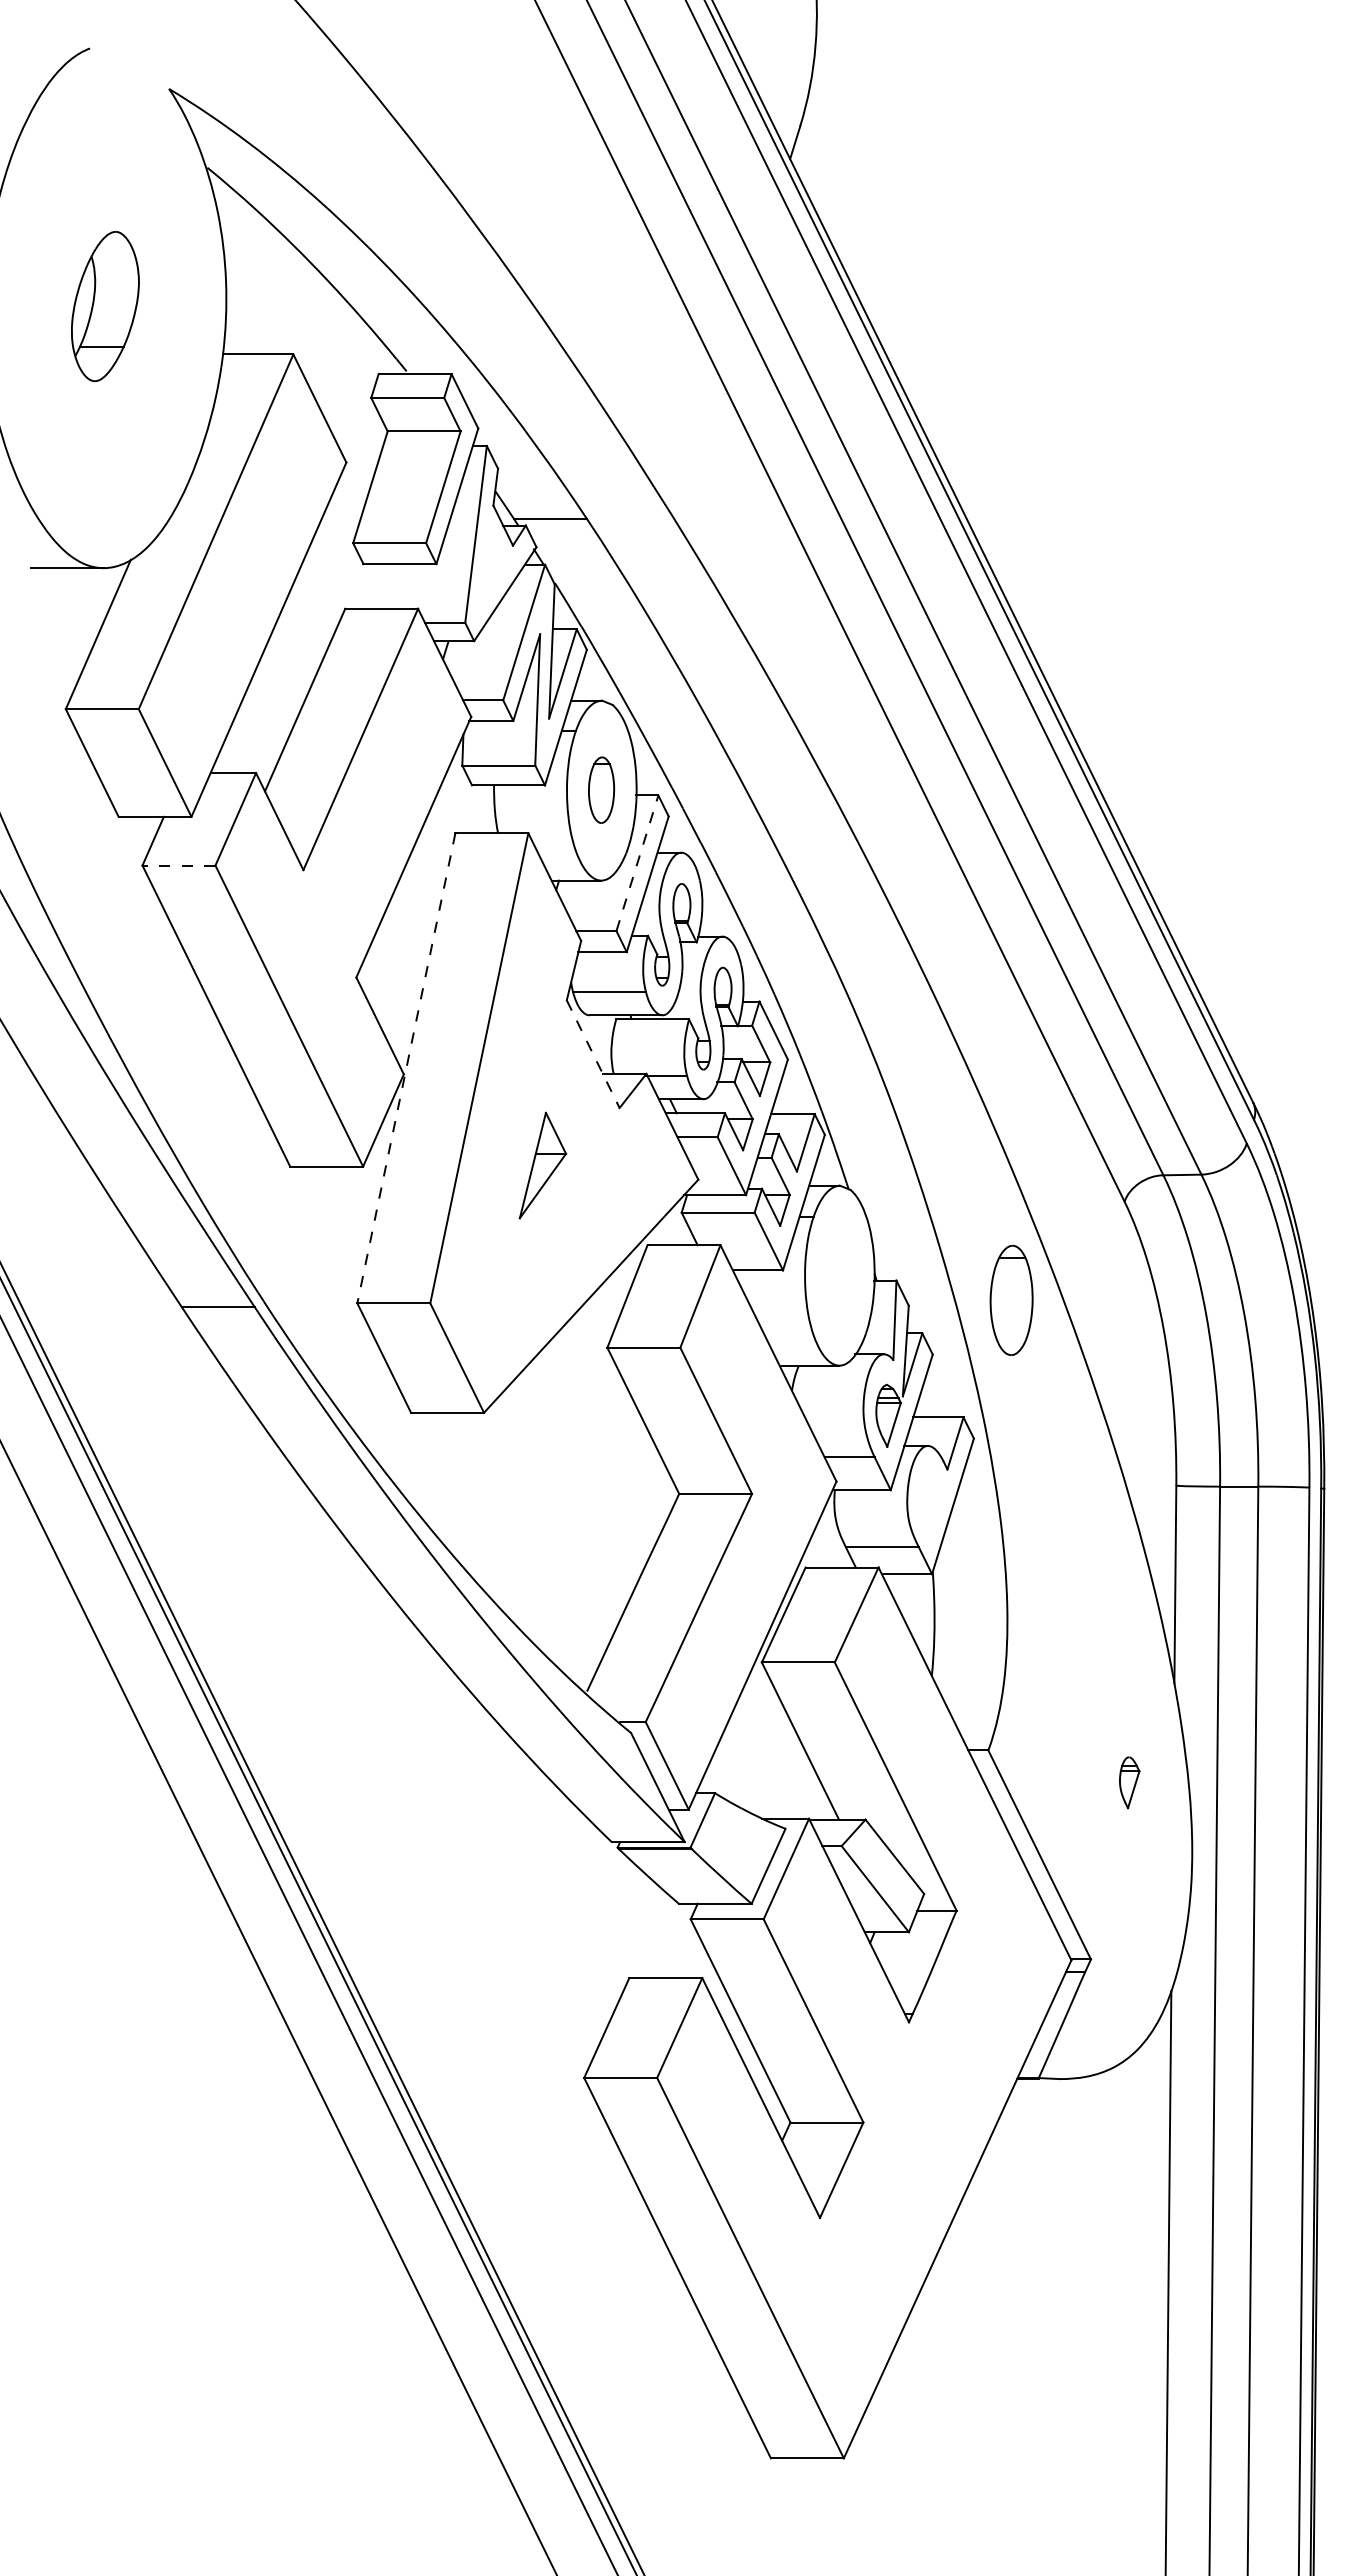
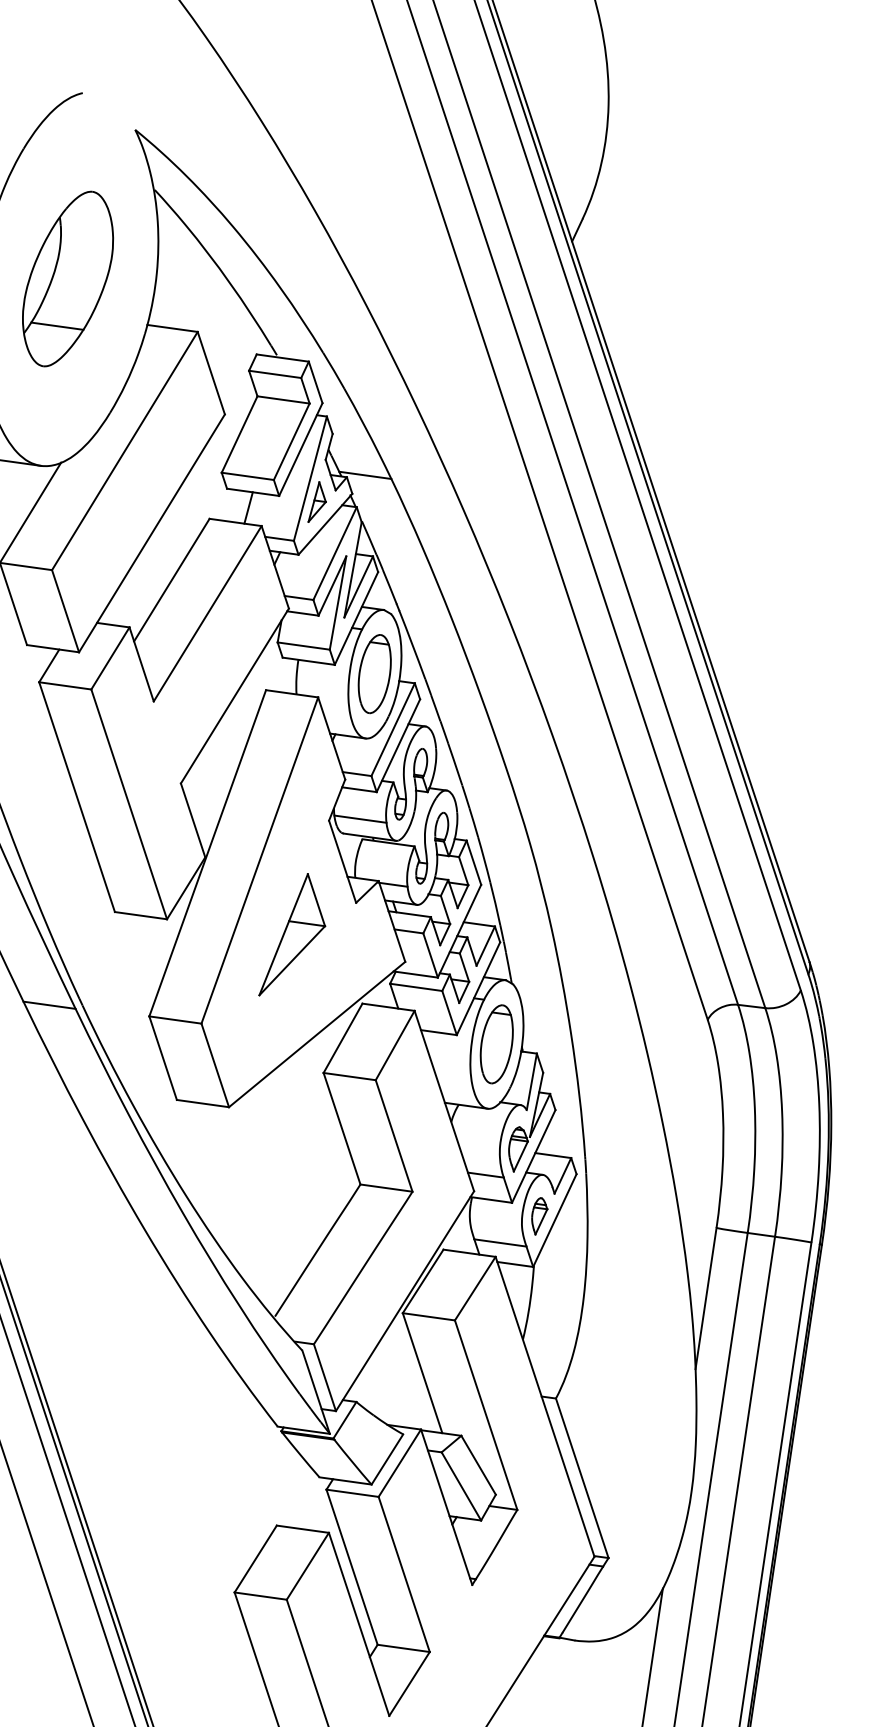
part: (105, 306) -> (68, 279), size x1.67
part: (491, 565) -> (318, 502), added
line: (396, 586) -> (248, 508), added
part: (601, 789) -> (374, 673), size x1.67
line: (637, 863) -> (393, 729), dashed -> solid
line: (178, 865) -> (64, 685), dashed -> solid
line: (593, 1054) -> (342, 861), dashed -> solid
line: (406, 1068) -> (207, 853), dashed -> solid
part: (542, 1165) -> (295, 936), size x1.67
part: (1011, 1299) -> (496, 1043), moved
part: (1129, 1782) -> (539, 1216), moved

